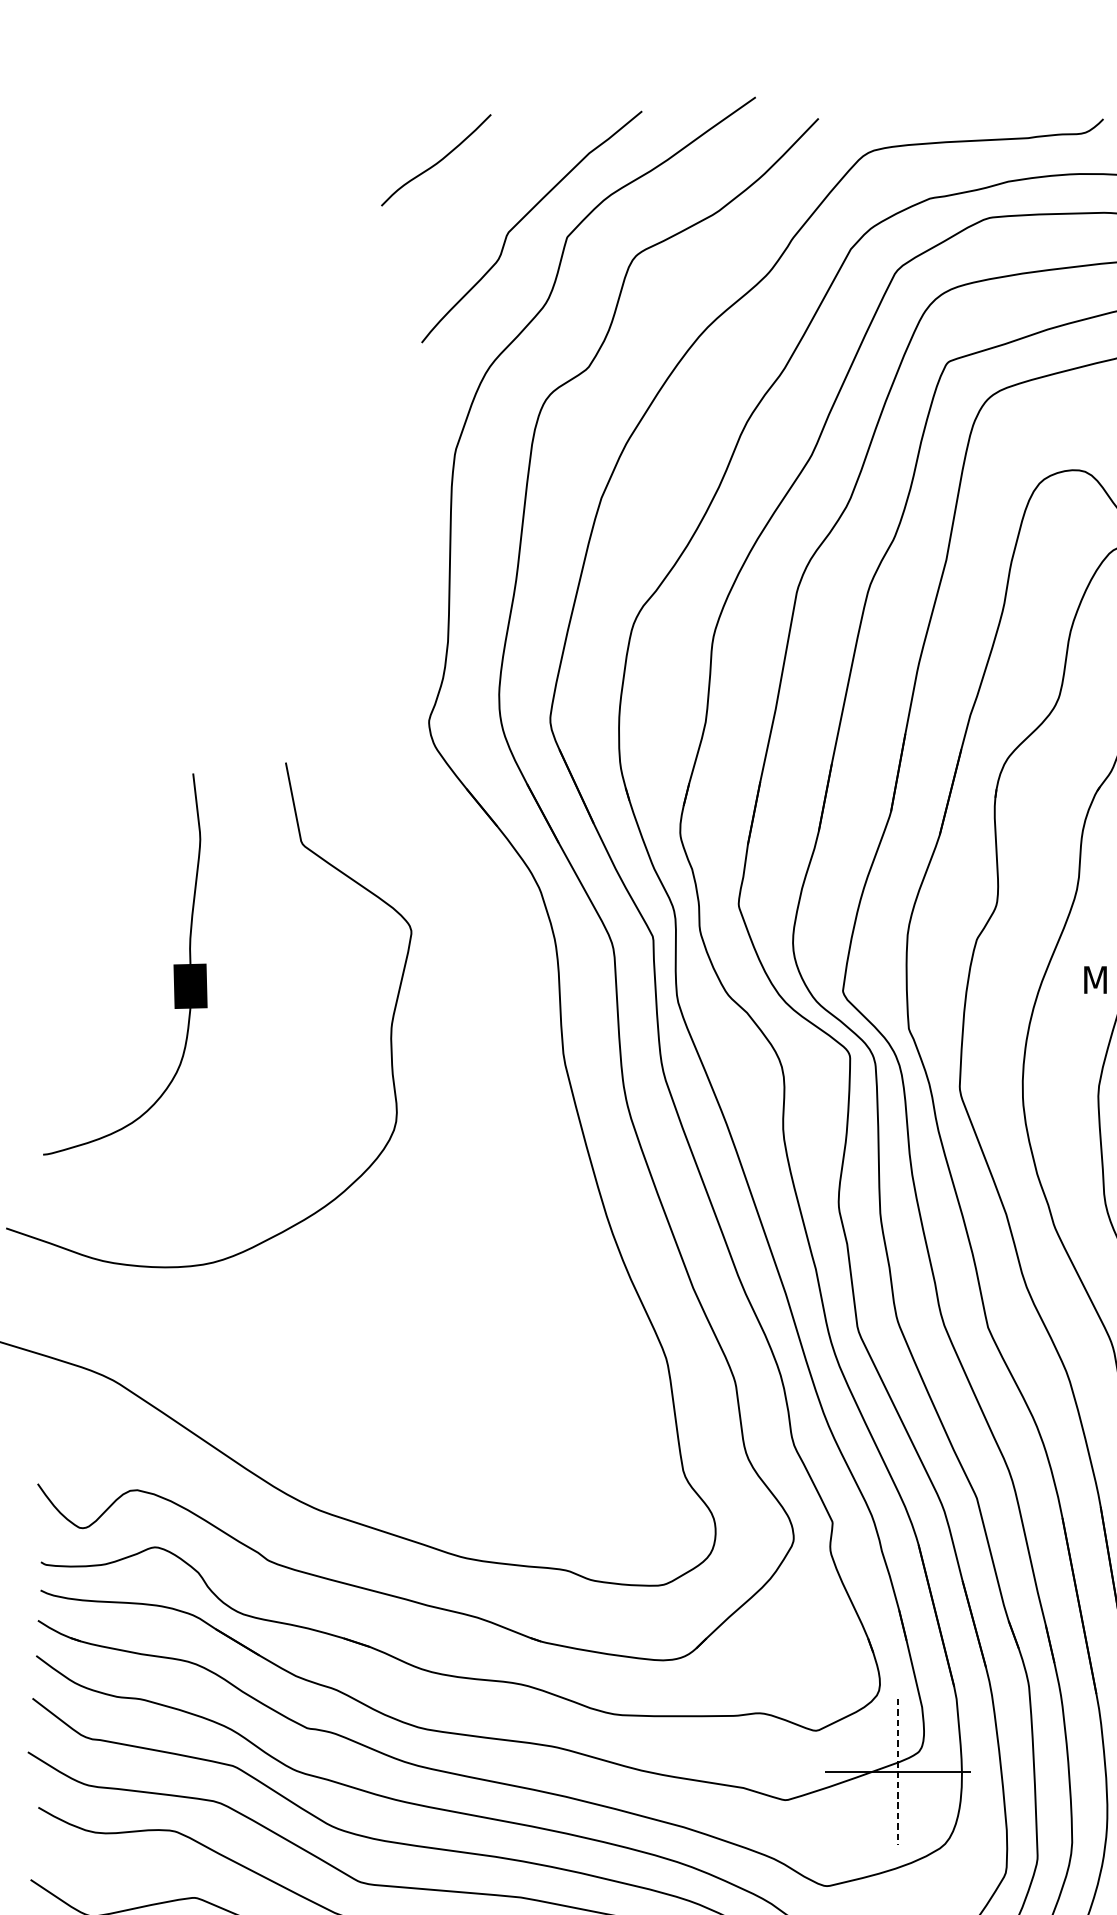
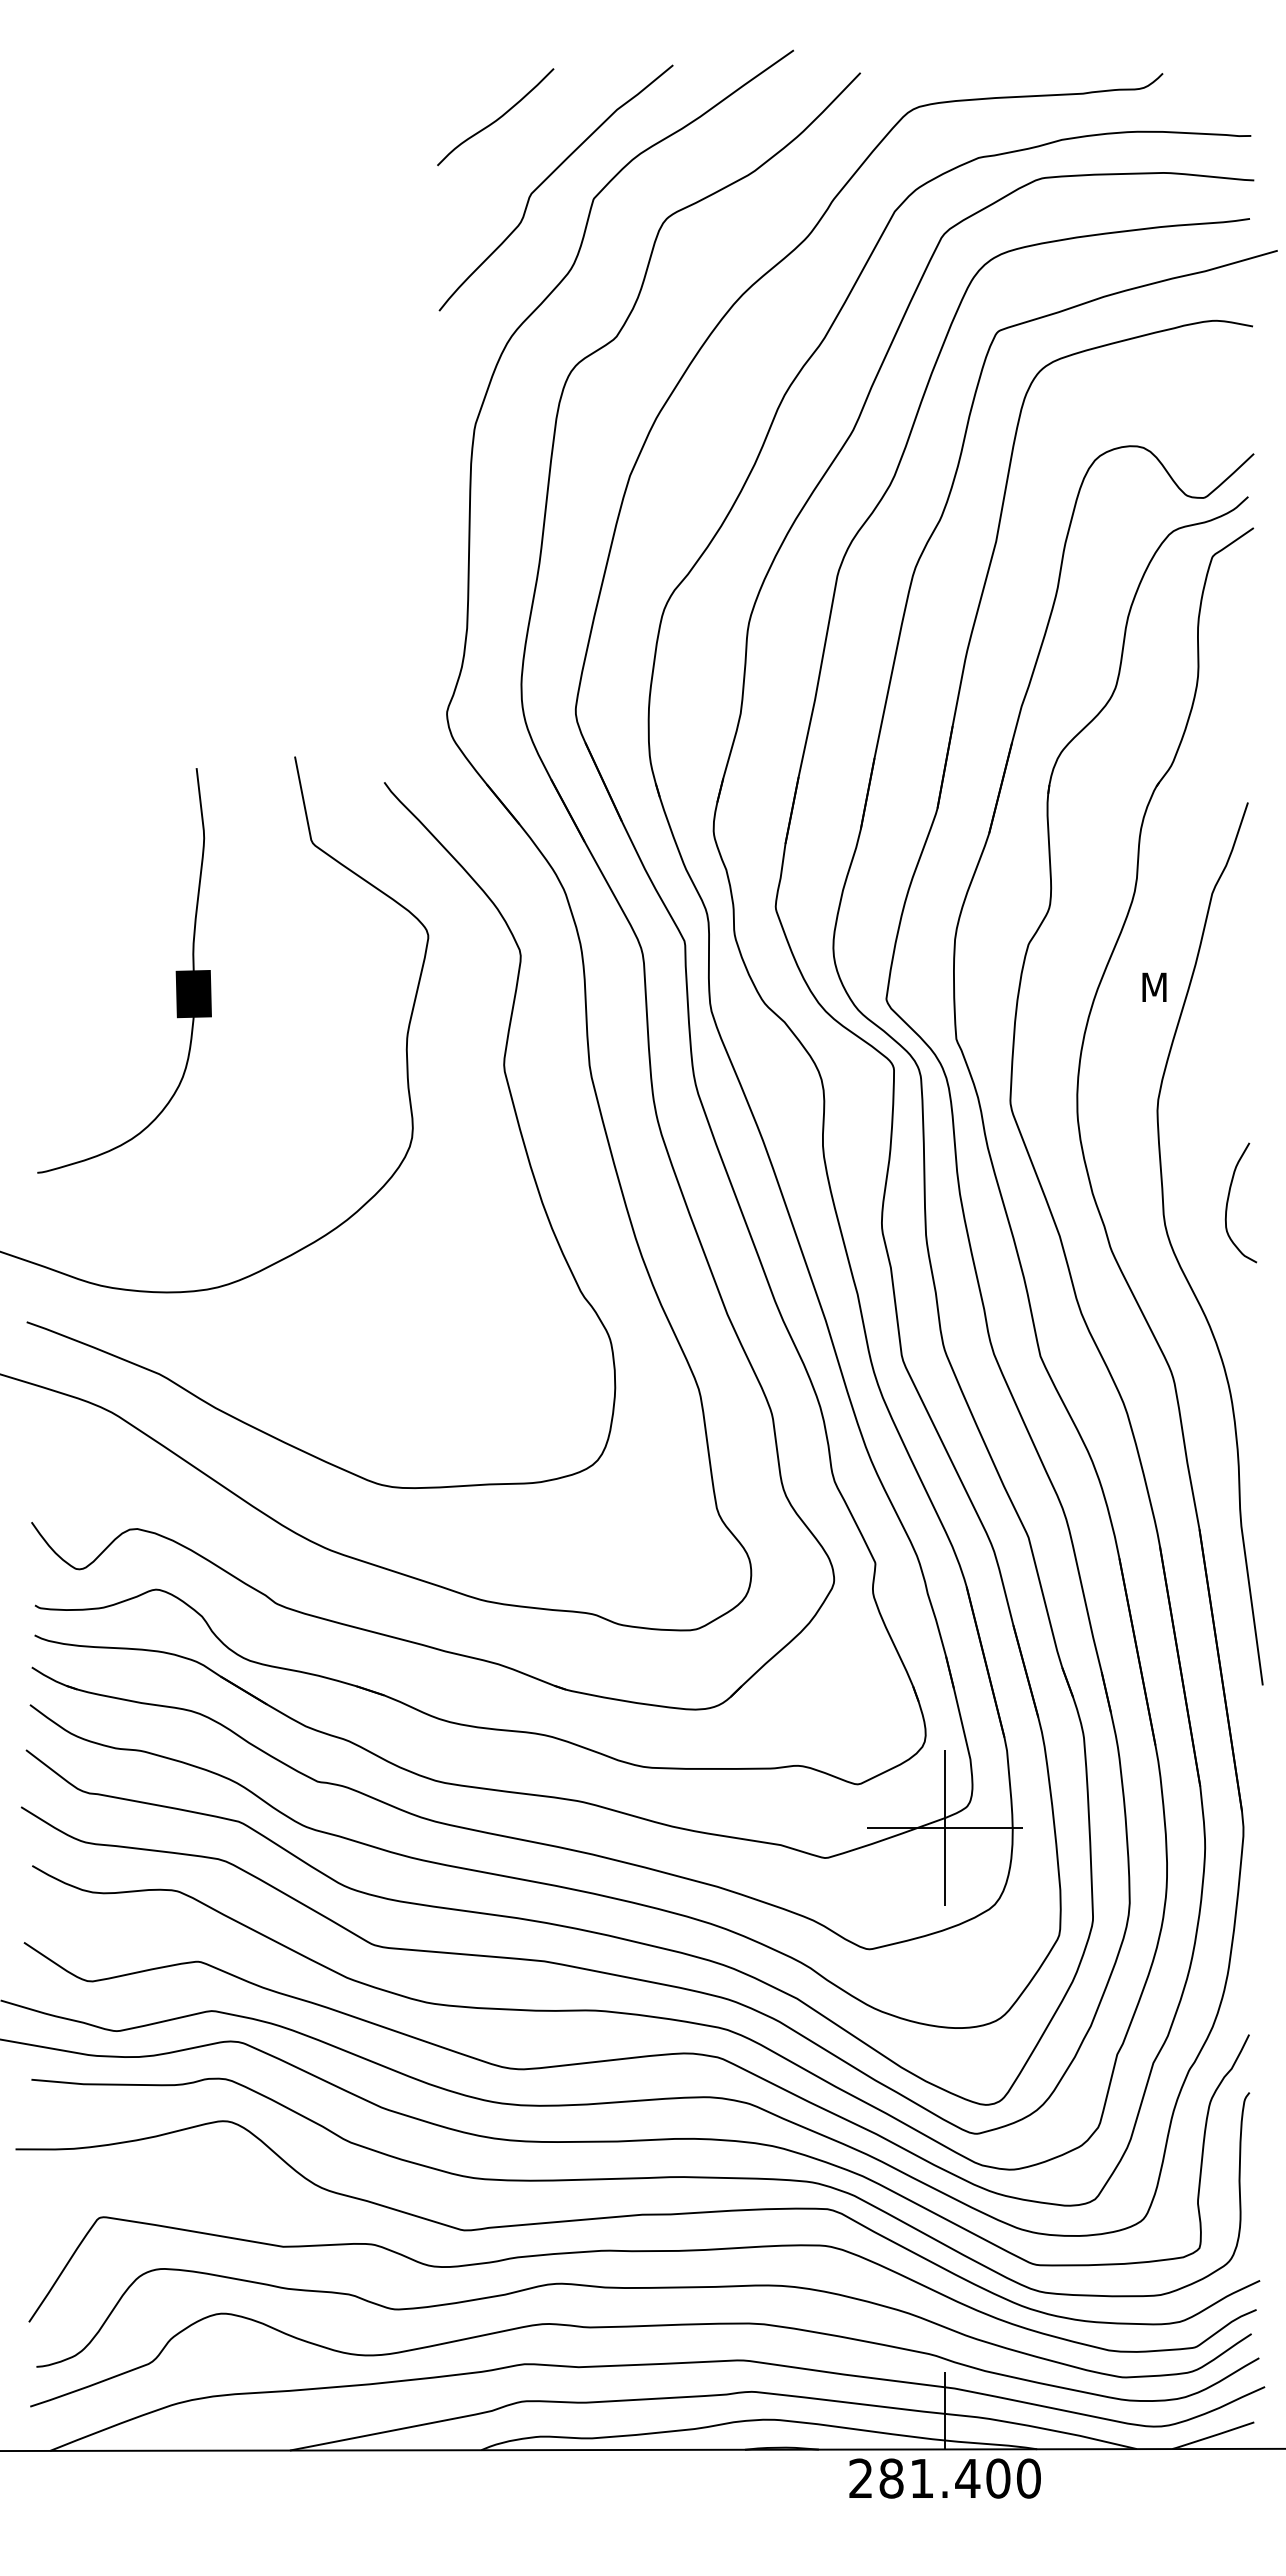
curve: (437, 161) -> (497, 118), moved
curve: (484, 1066) -> (505, 1079), added
line: (898, 1772) -> (945, 1828), dashed -> solid

